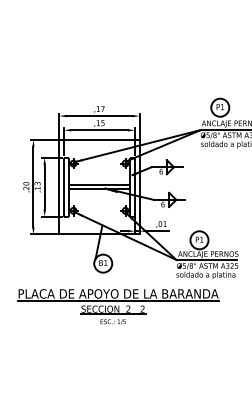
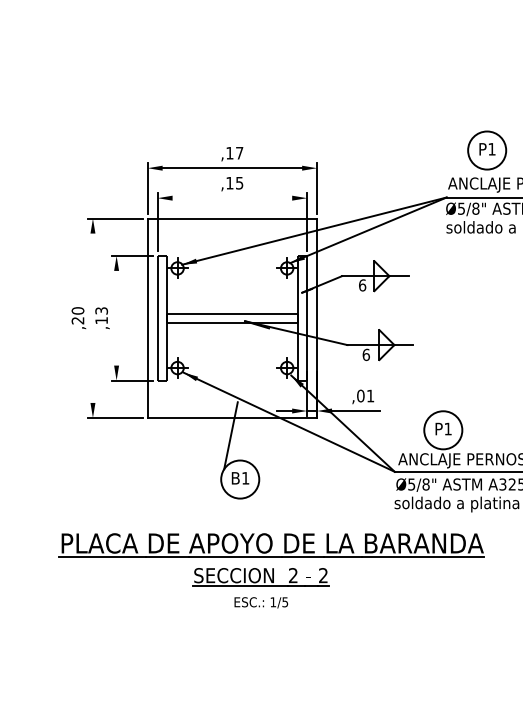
line: (99, 130) -> (232, 198), removed
line: (44, 186) -> (116, 316), removed
line: (33, 187) -> (93, 318), removed

